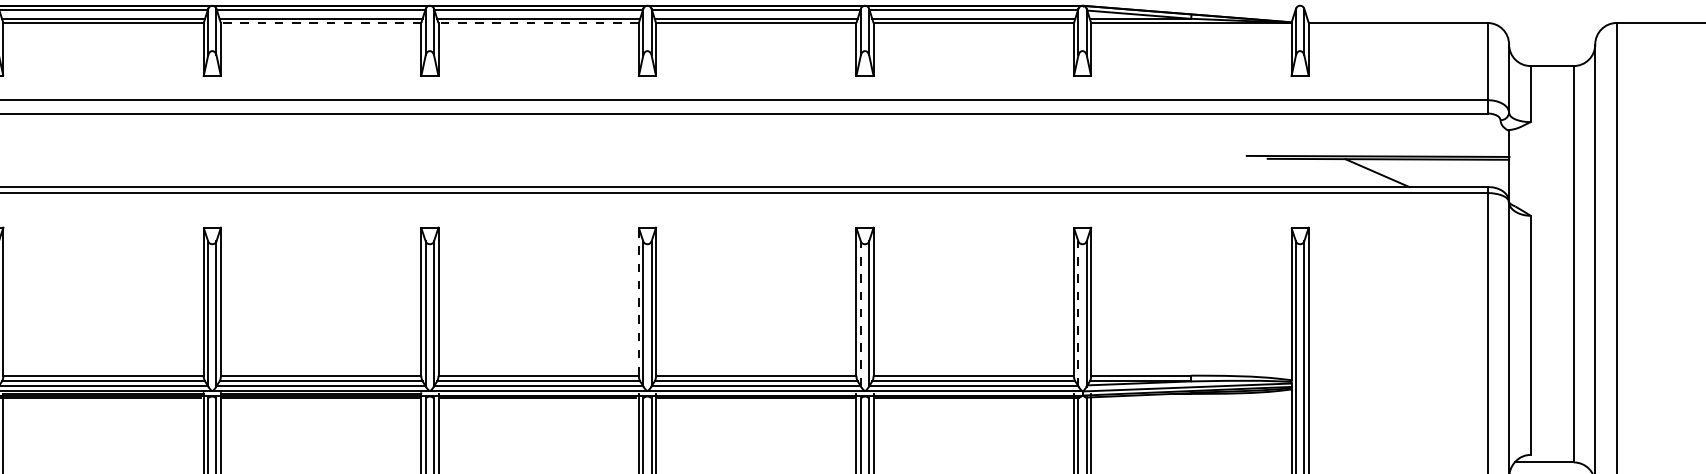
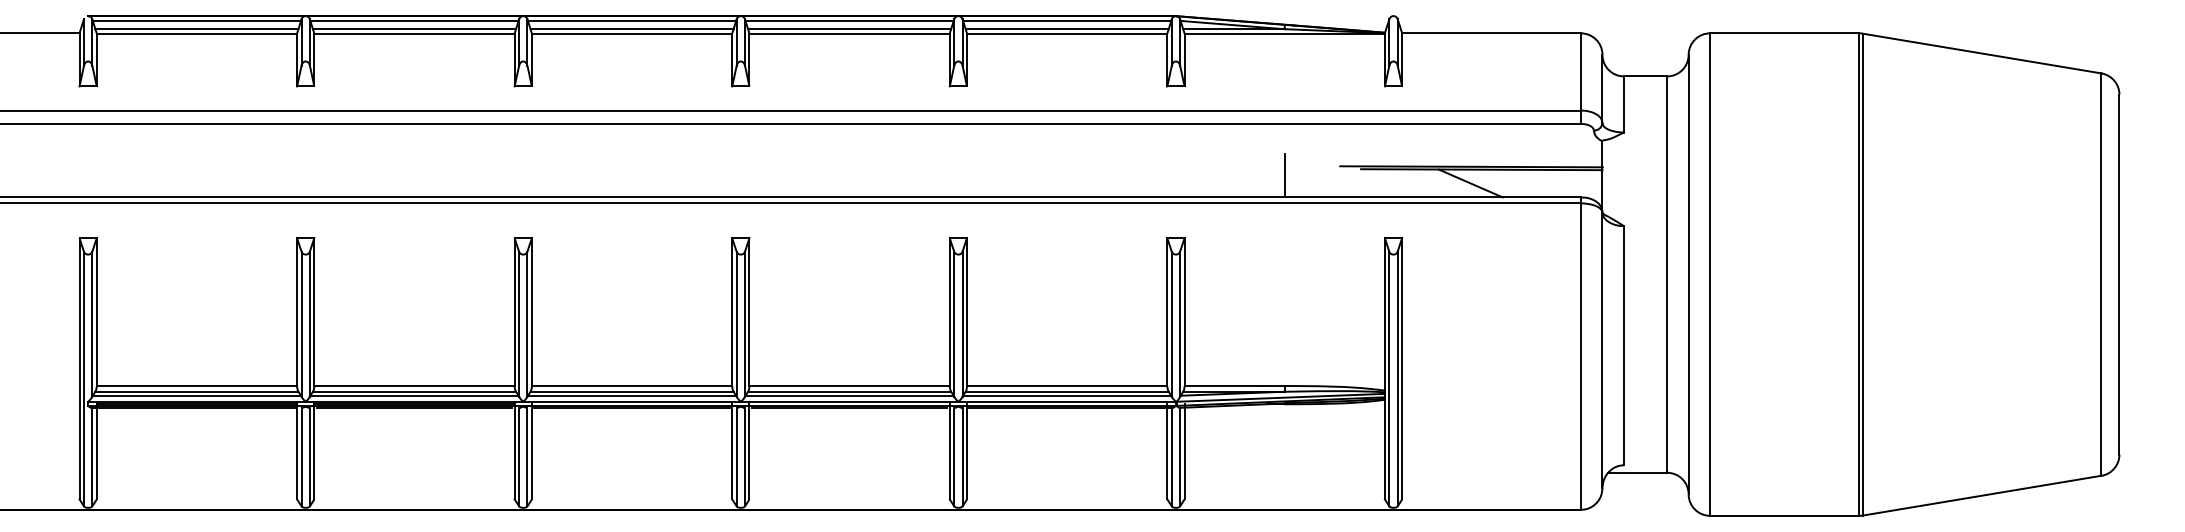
line: (321, 23) -> (414, 33), dashed -> solid
line: (538, 23) -> (631, 33), dashed -> solid
line: (1191, 165) -> (1284, 175), added
line: (639, 302) -> (732, 312), dashed -> solid
line: (861, 313) -> (954, 323), dashed -> solid
line: (1078, 313) -> (1171, 323), dashed -> solid

